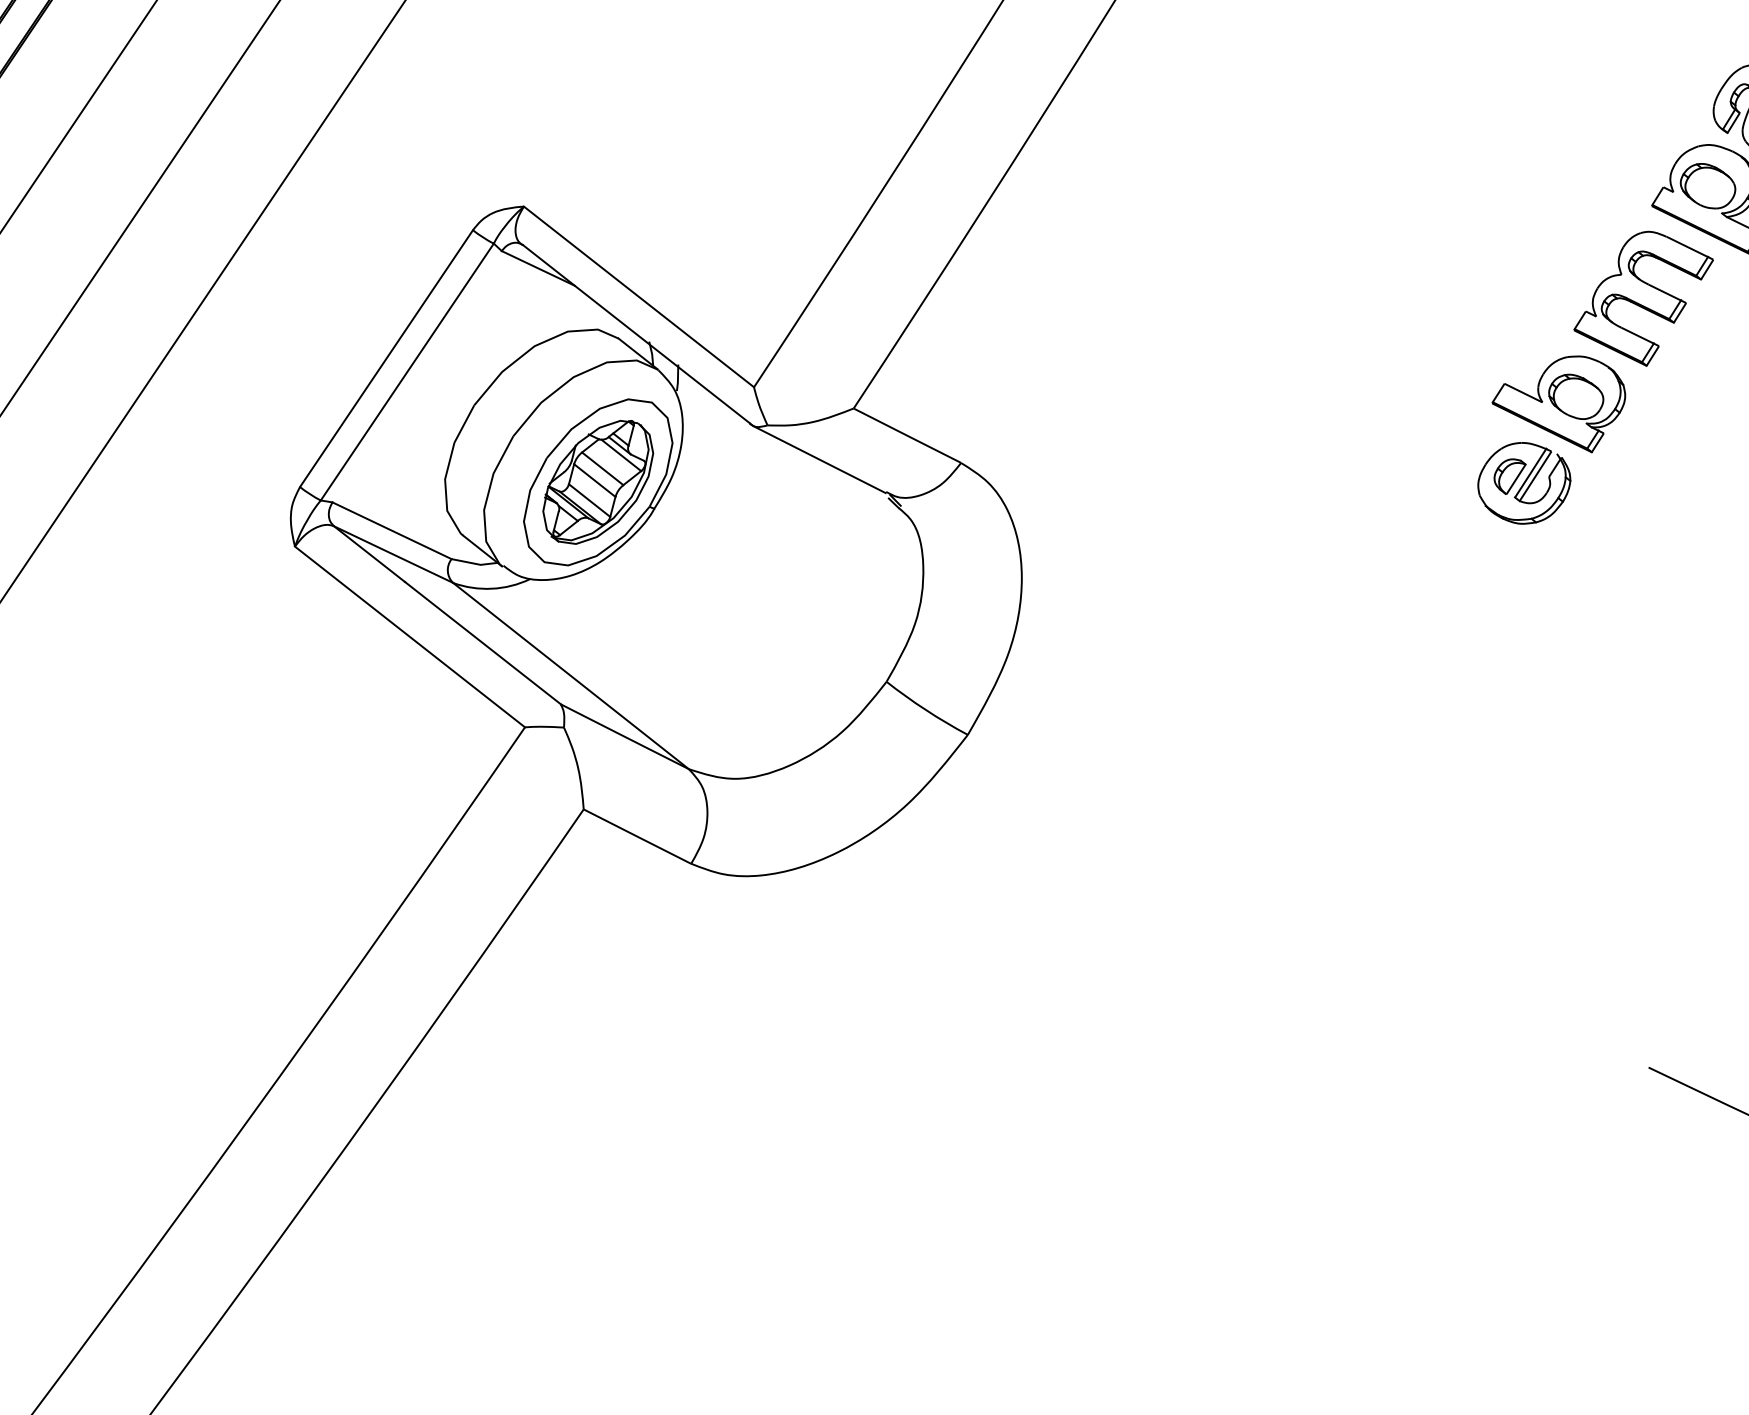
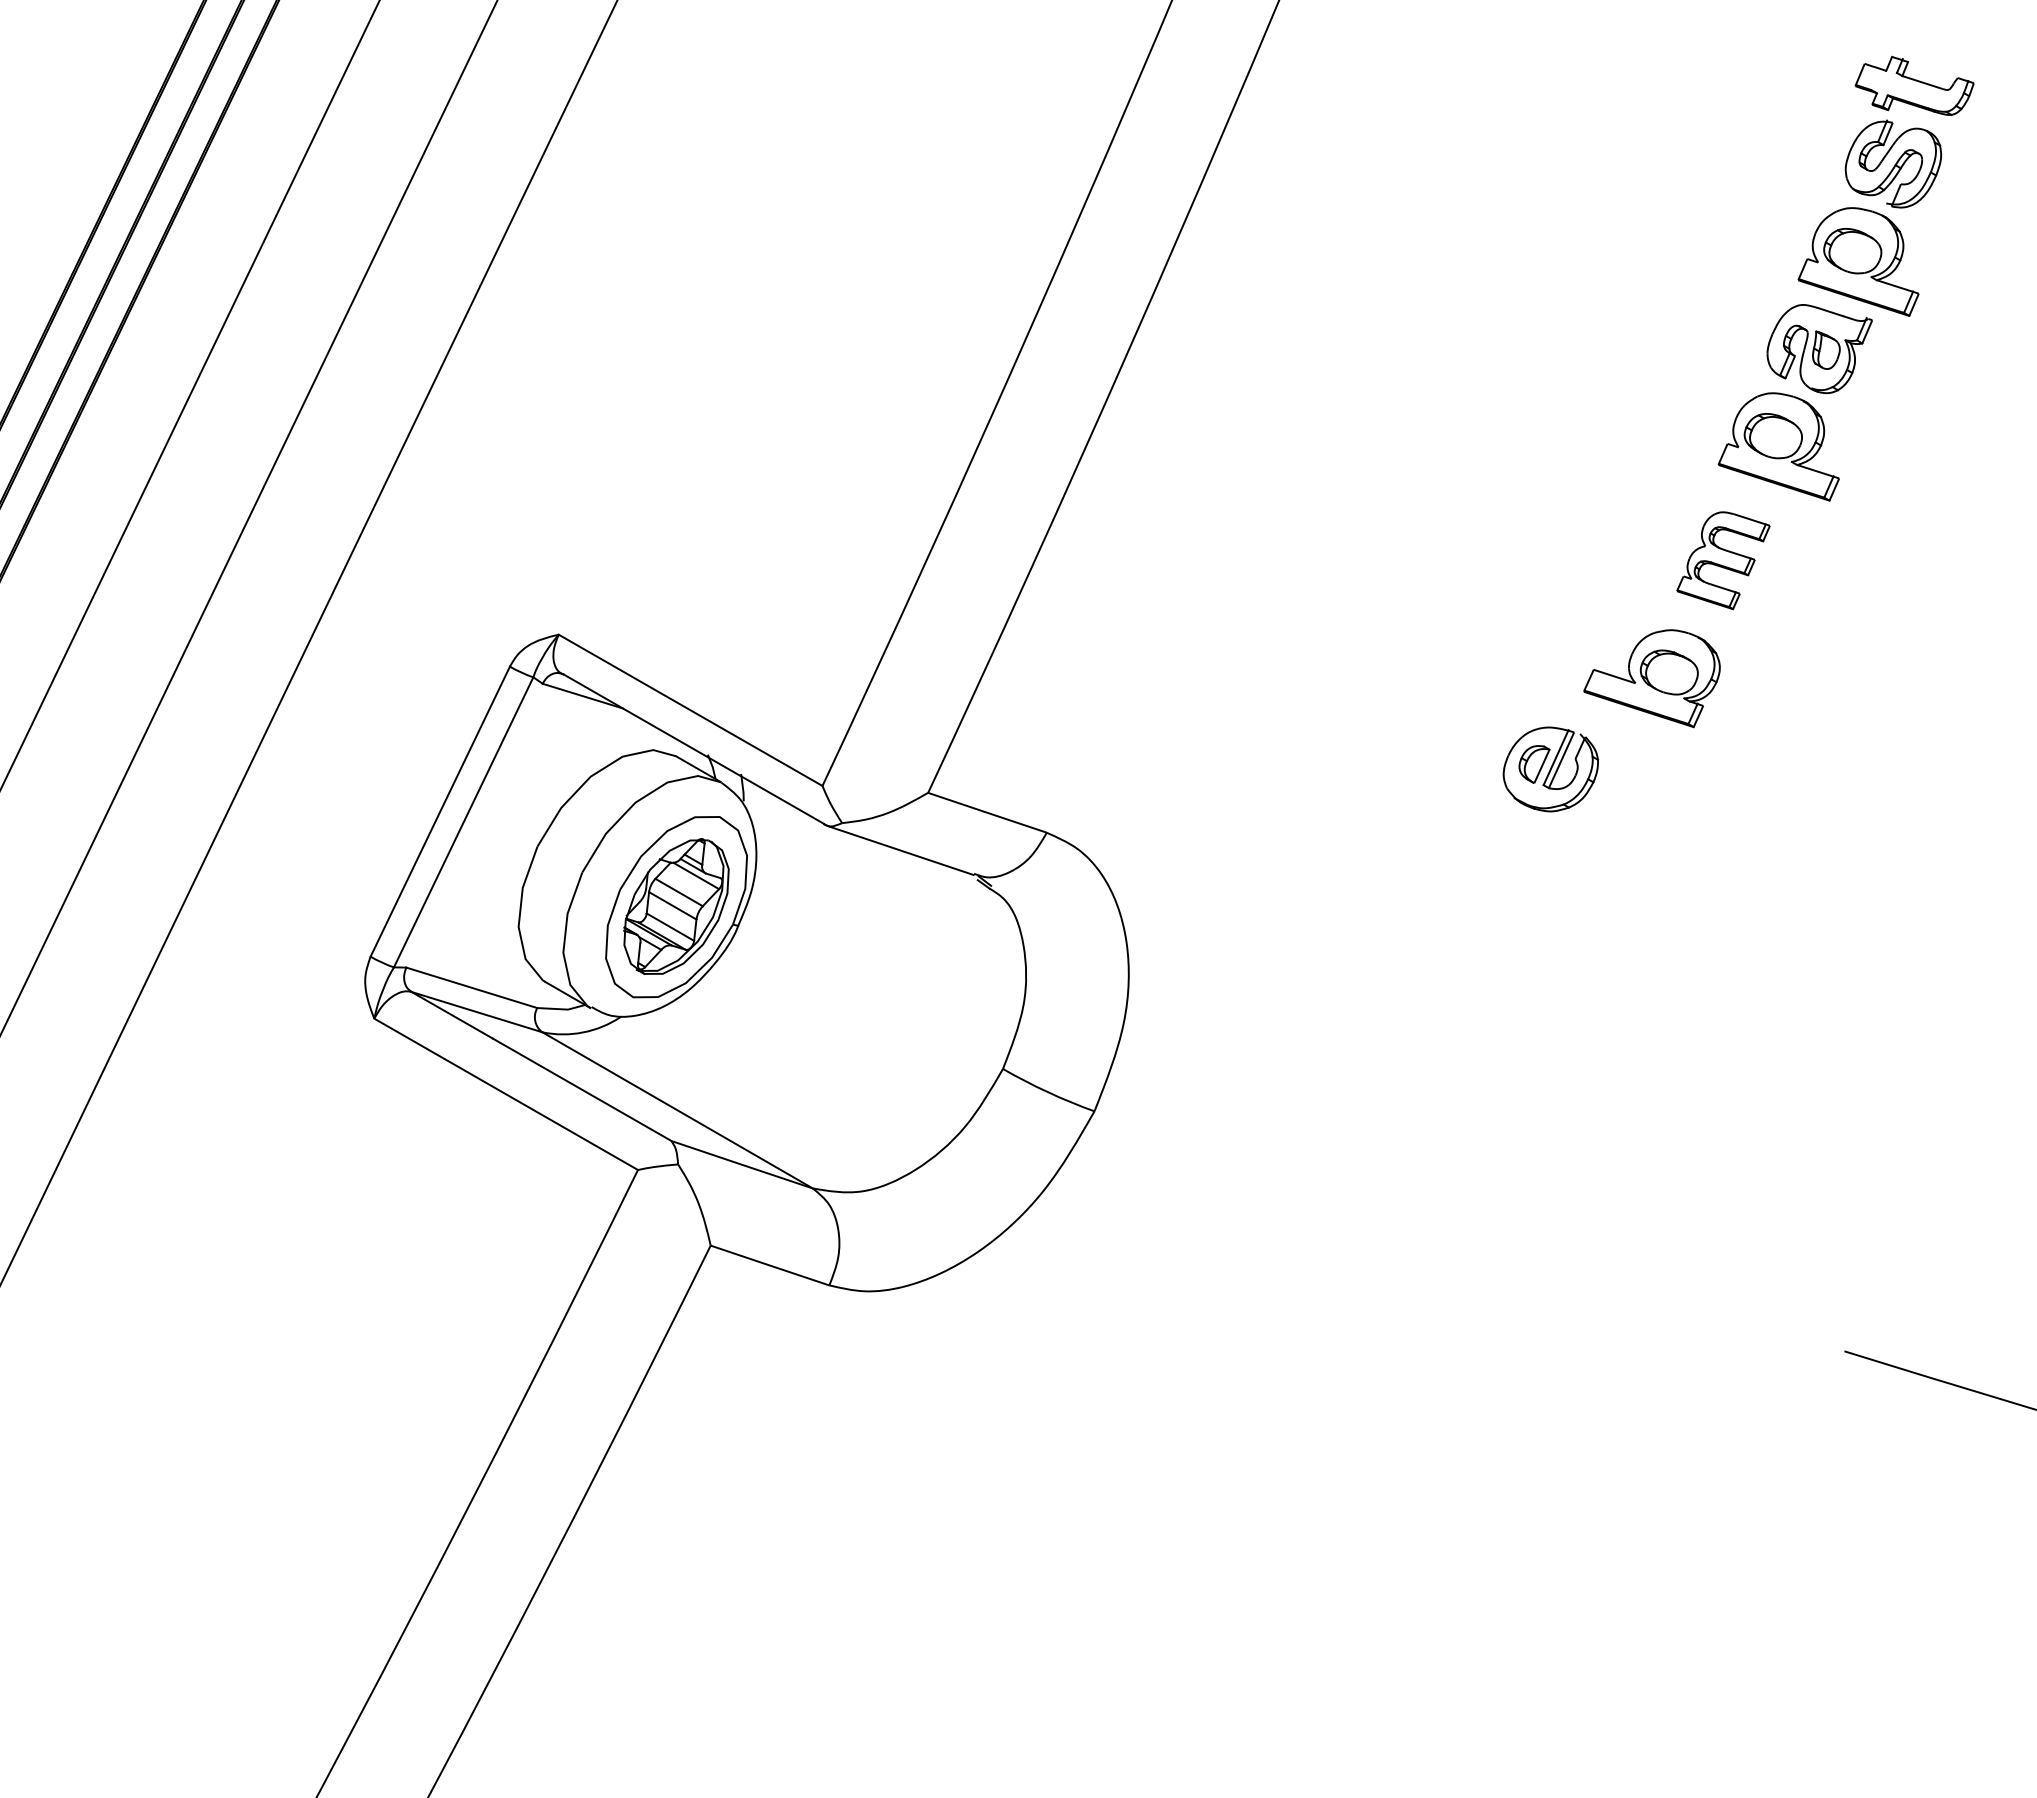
part: (1643, 297) -> (1723, 560), size x0.7
part: (1523, 483) -> (1550, 769), moved

